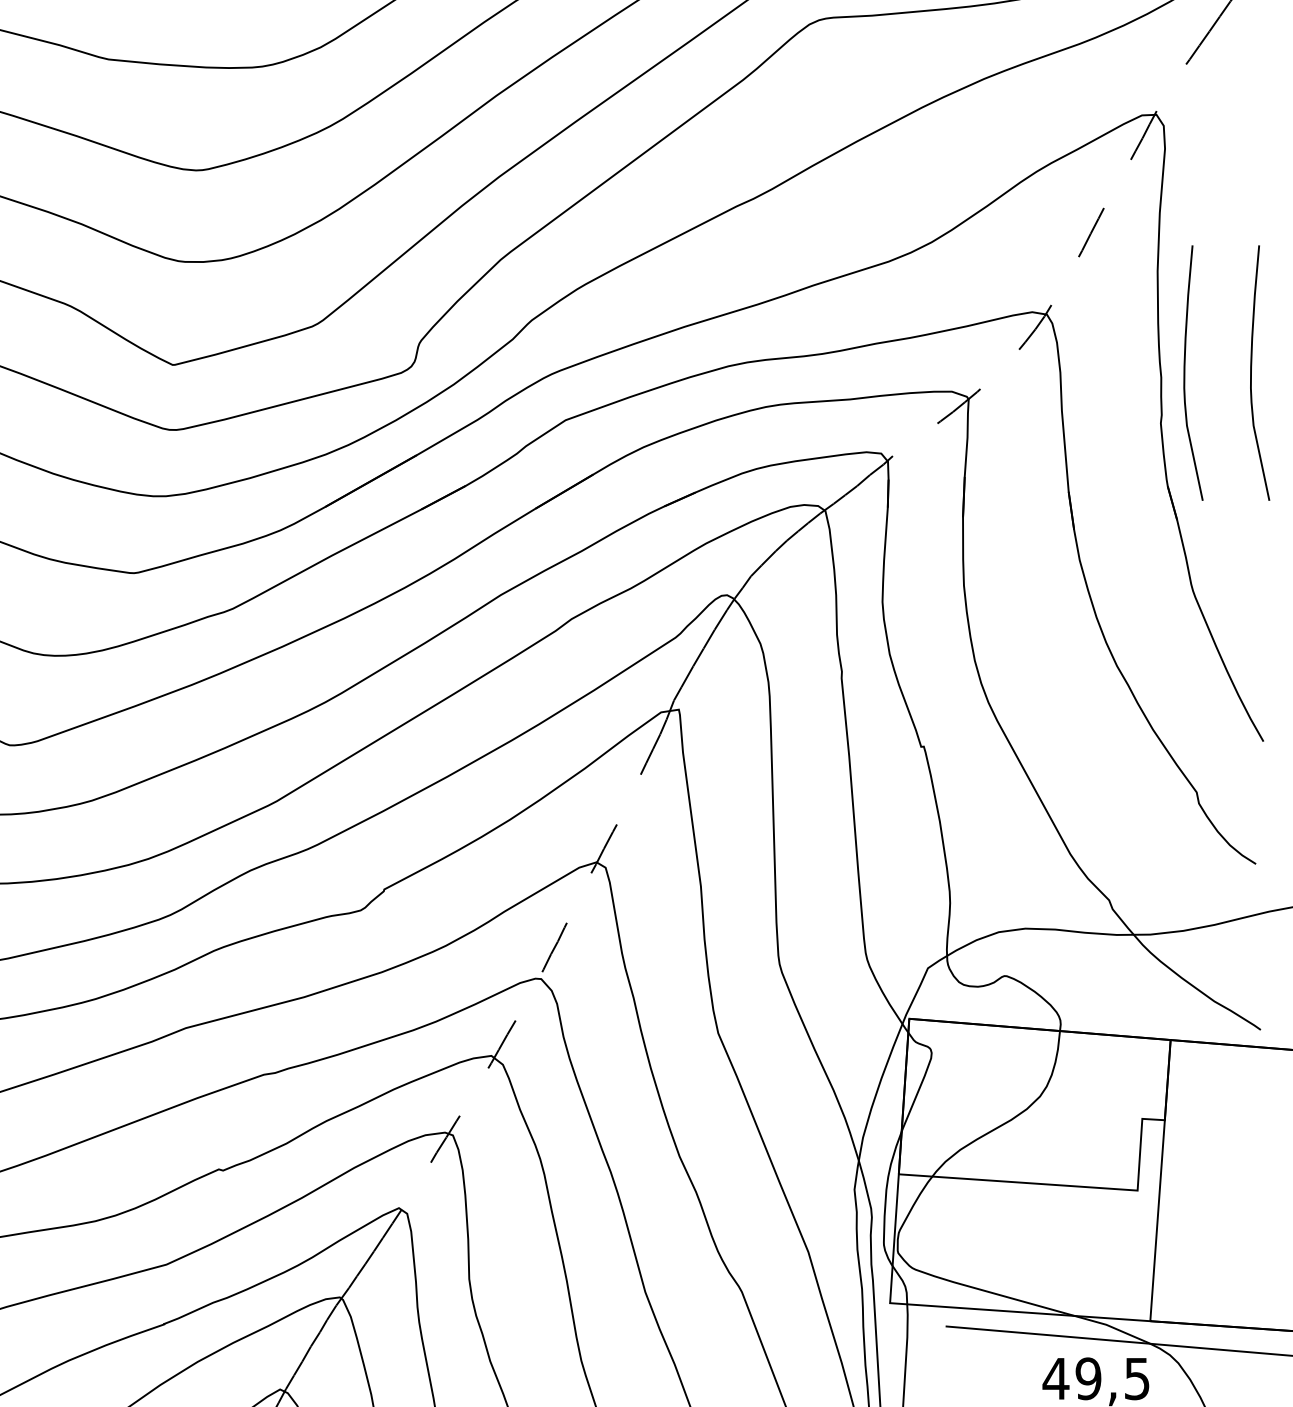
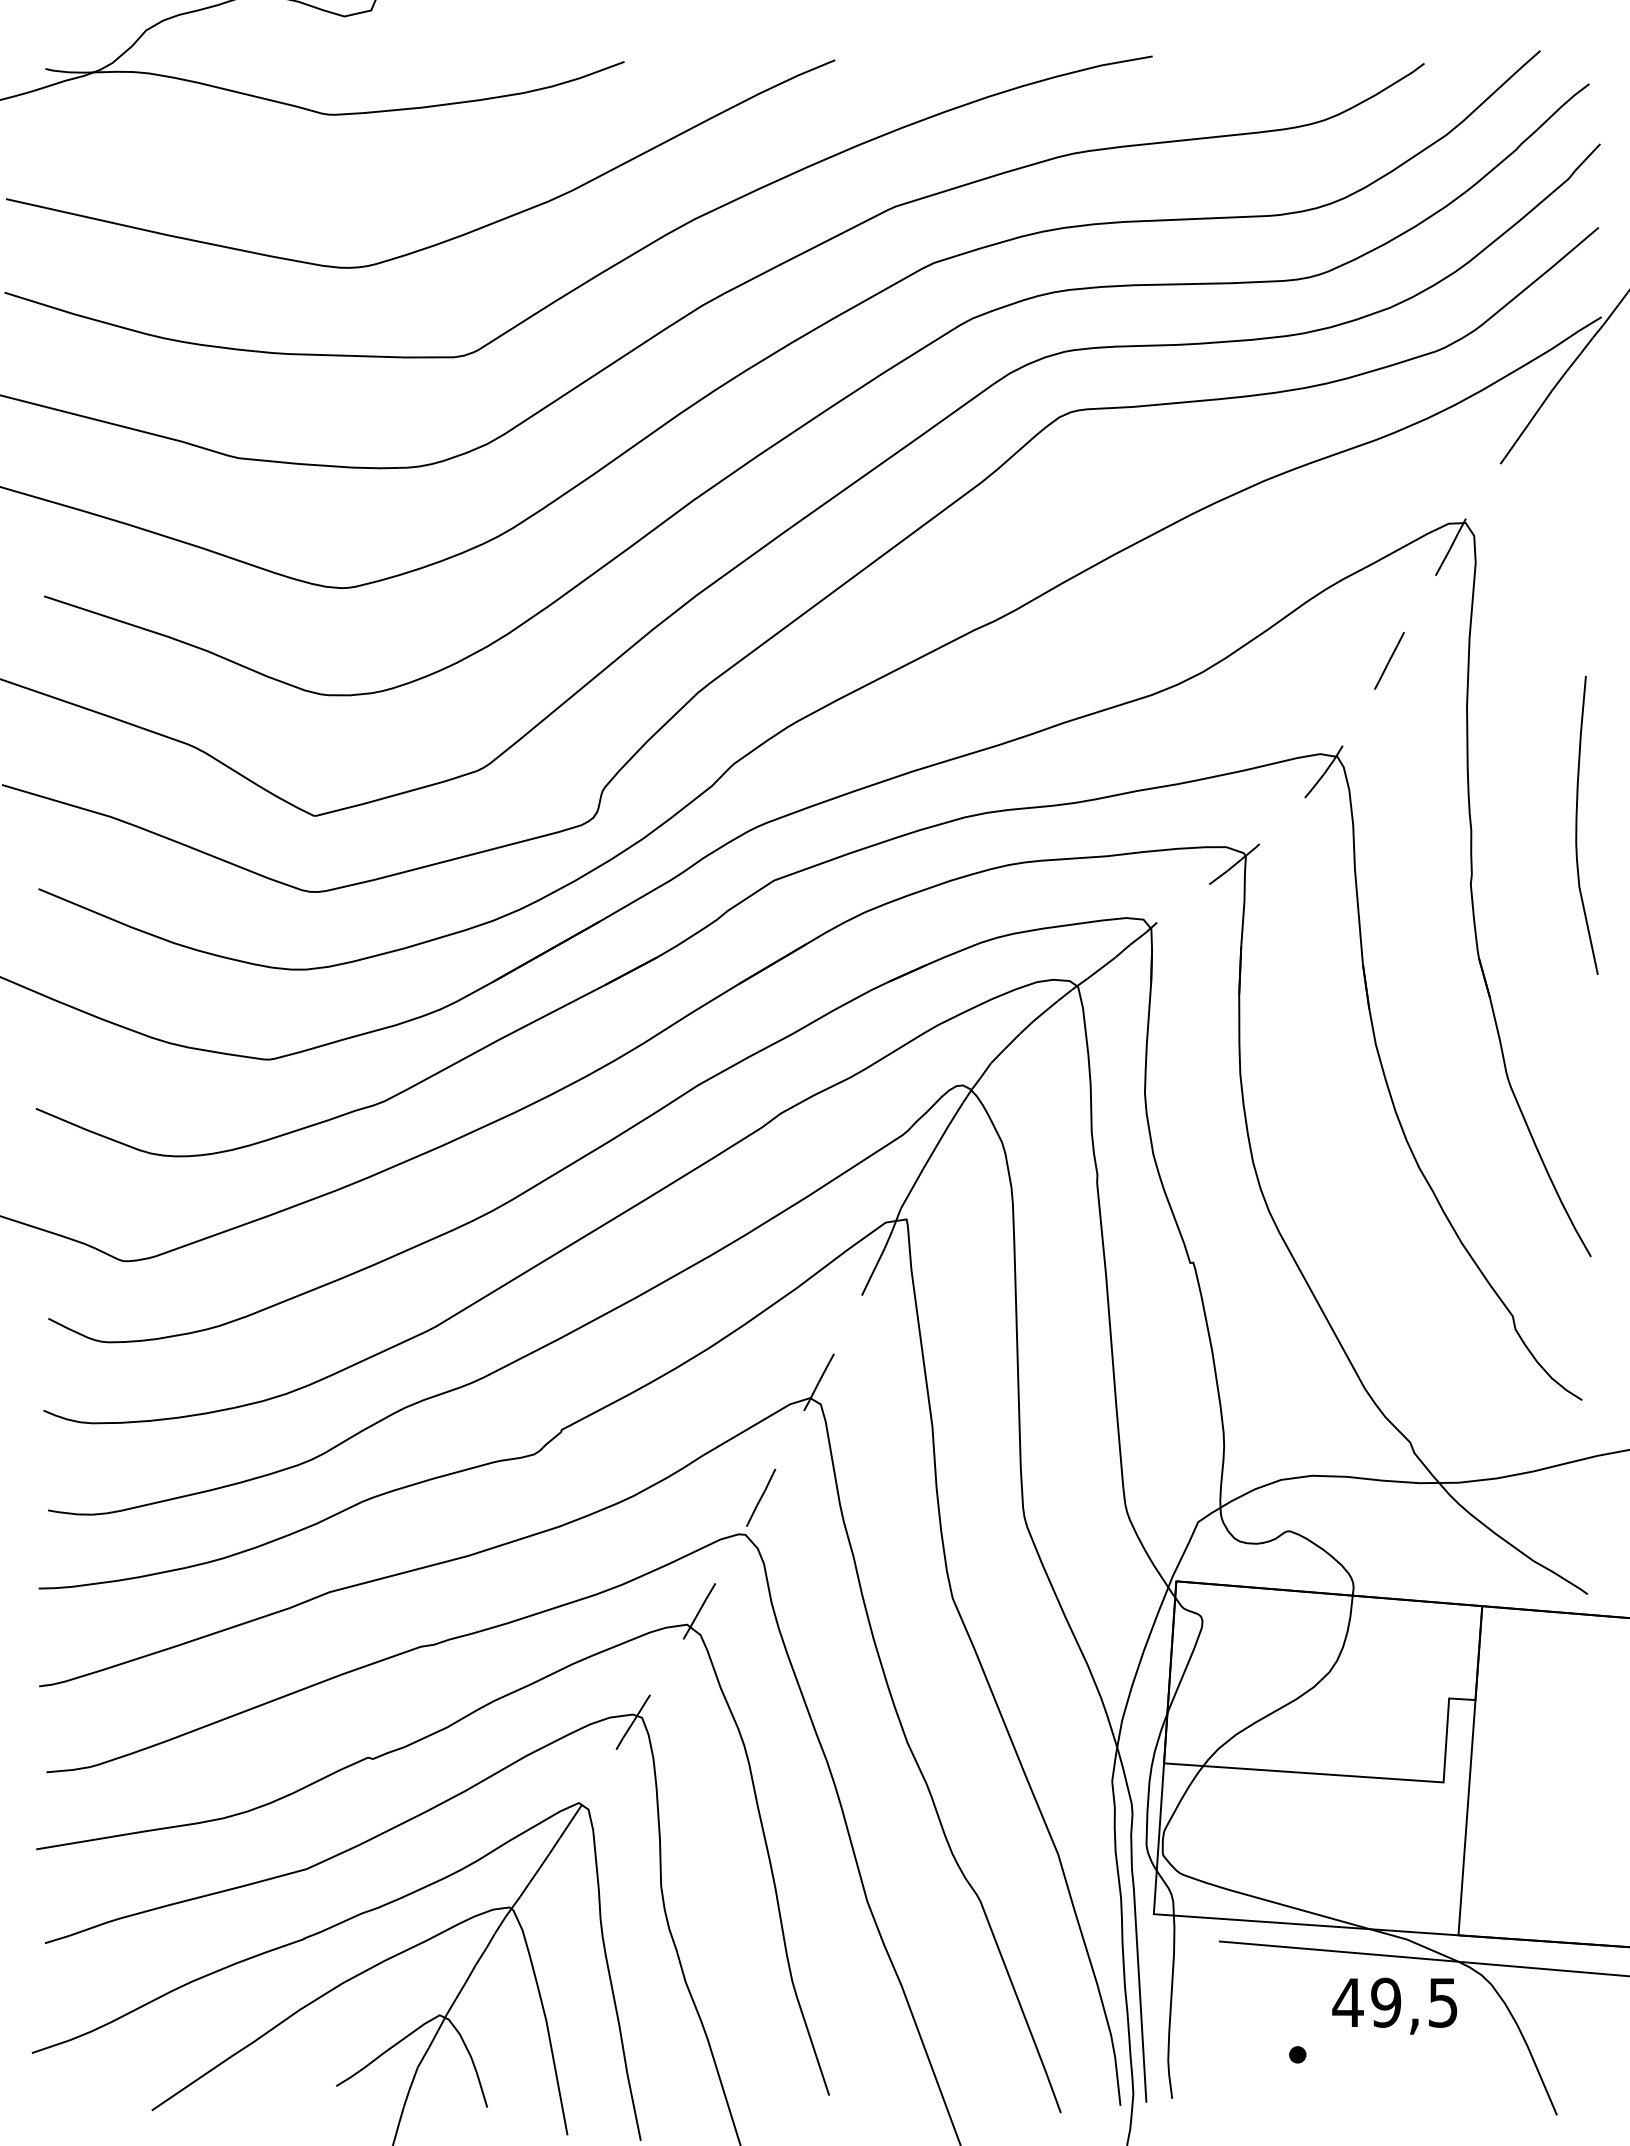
curve: (1185, 372) -> (1499, 824), removed

